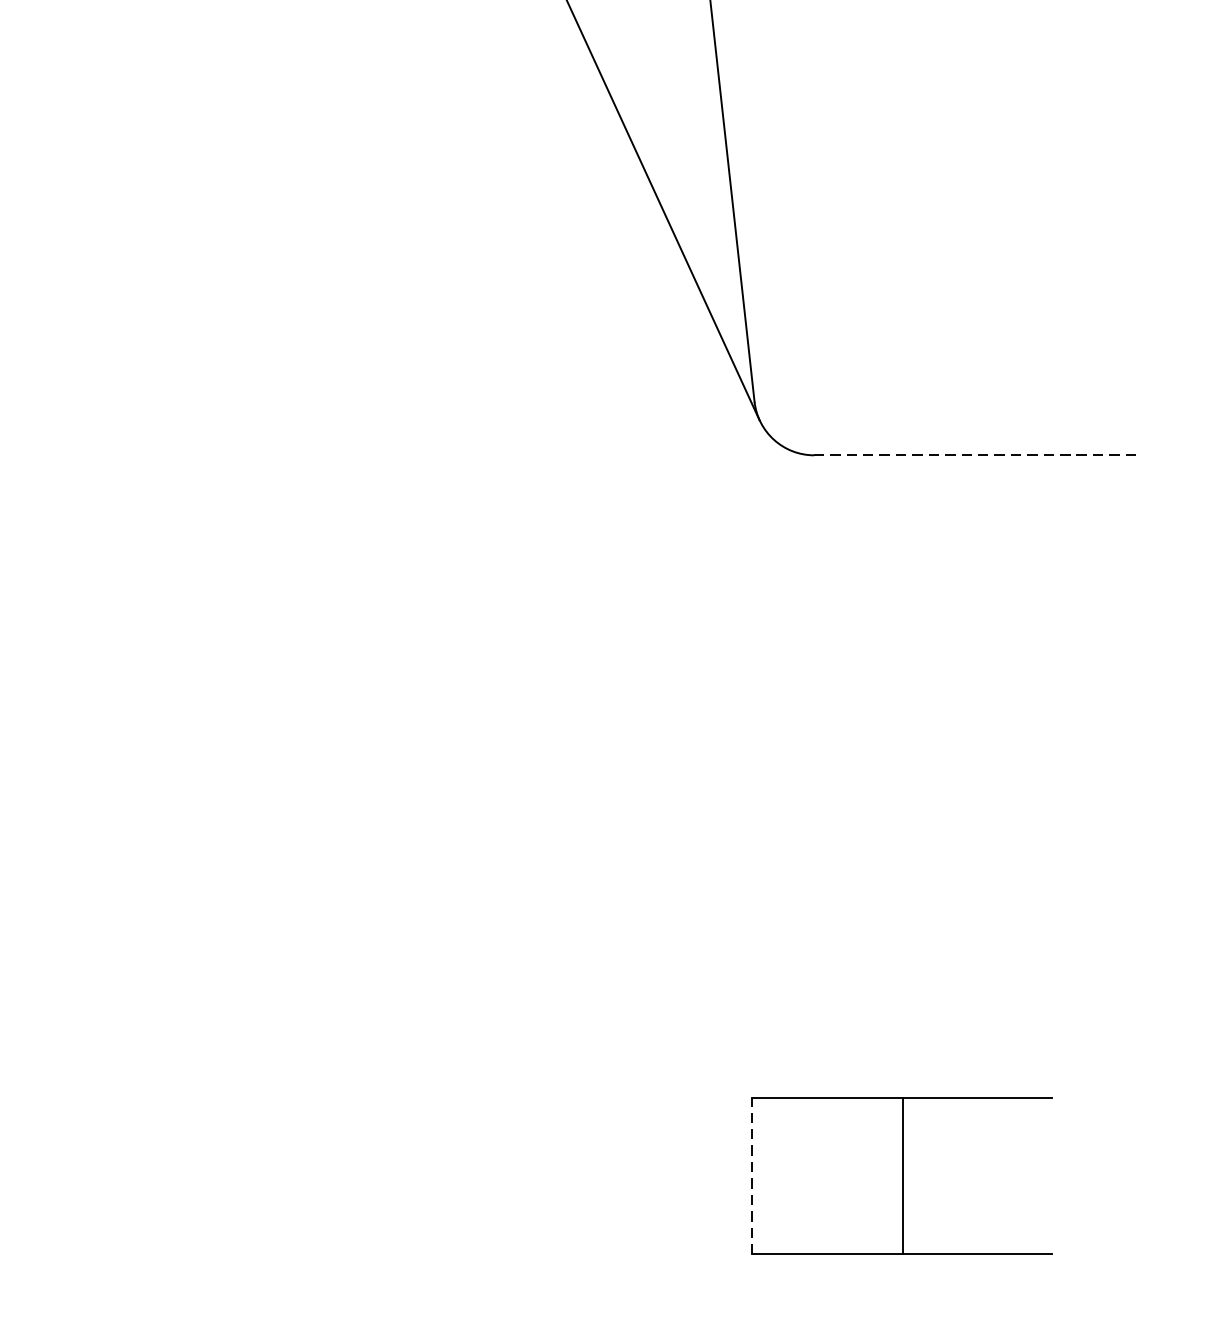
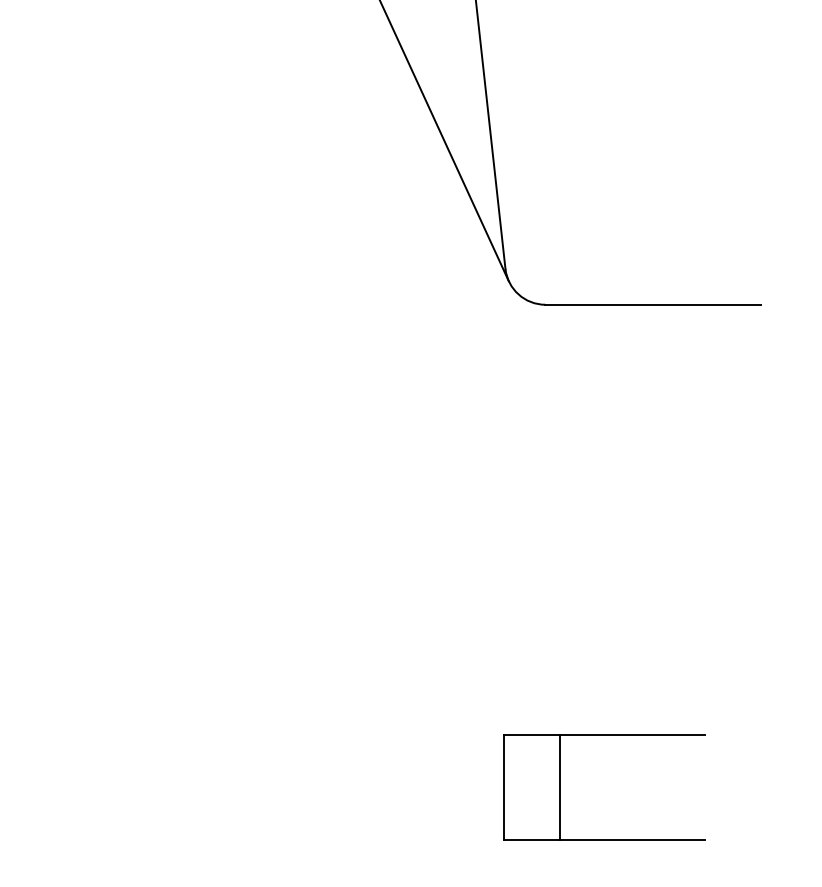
line: (975, 454) -> (653, 304), dashed -> solid
line: (751, 1176) -> (503, 787), dashed -> solid
line: (902, 1176) -> (559, 787), moved

